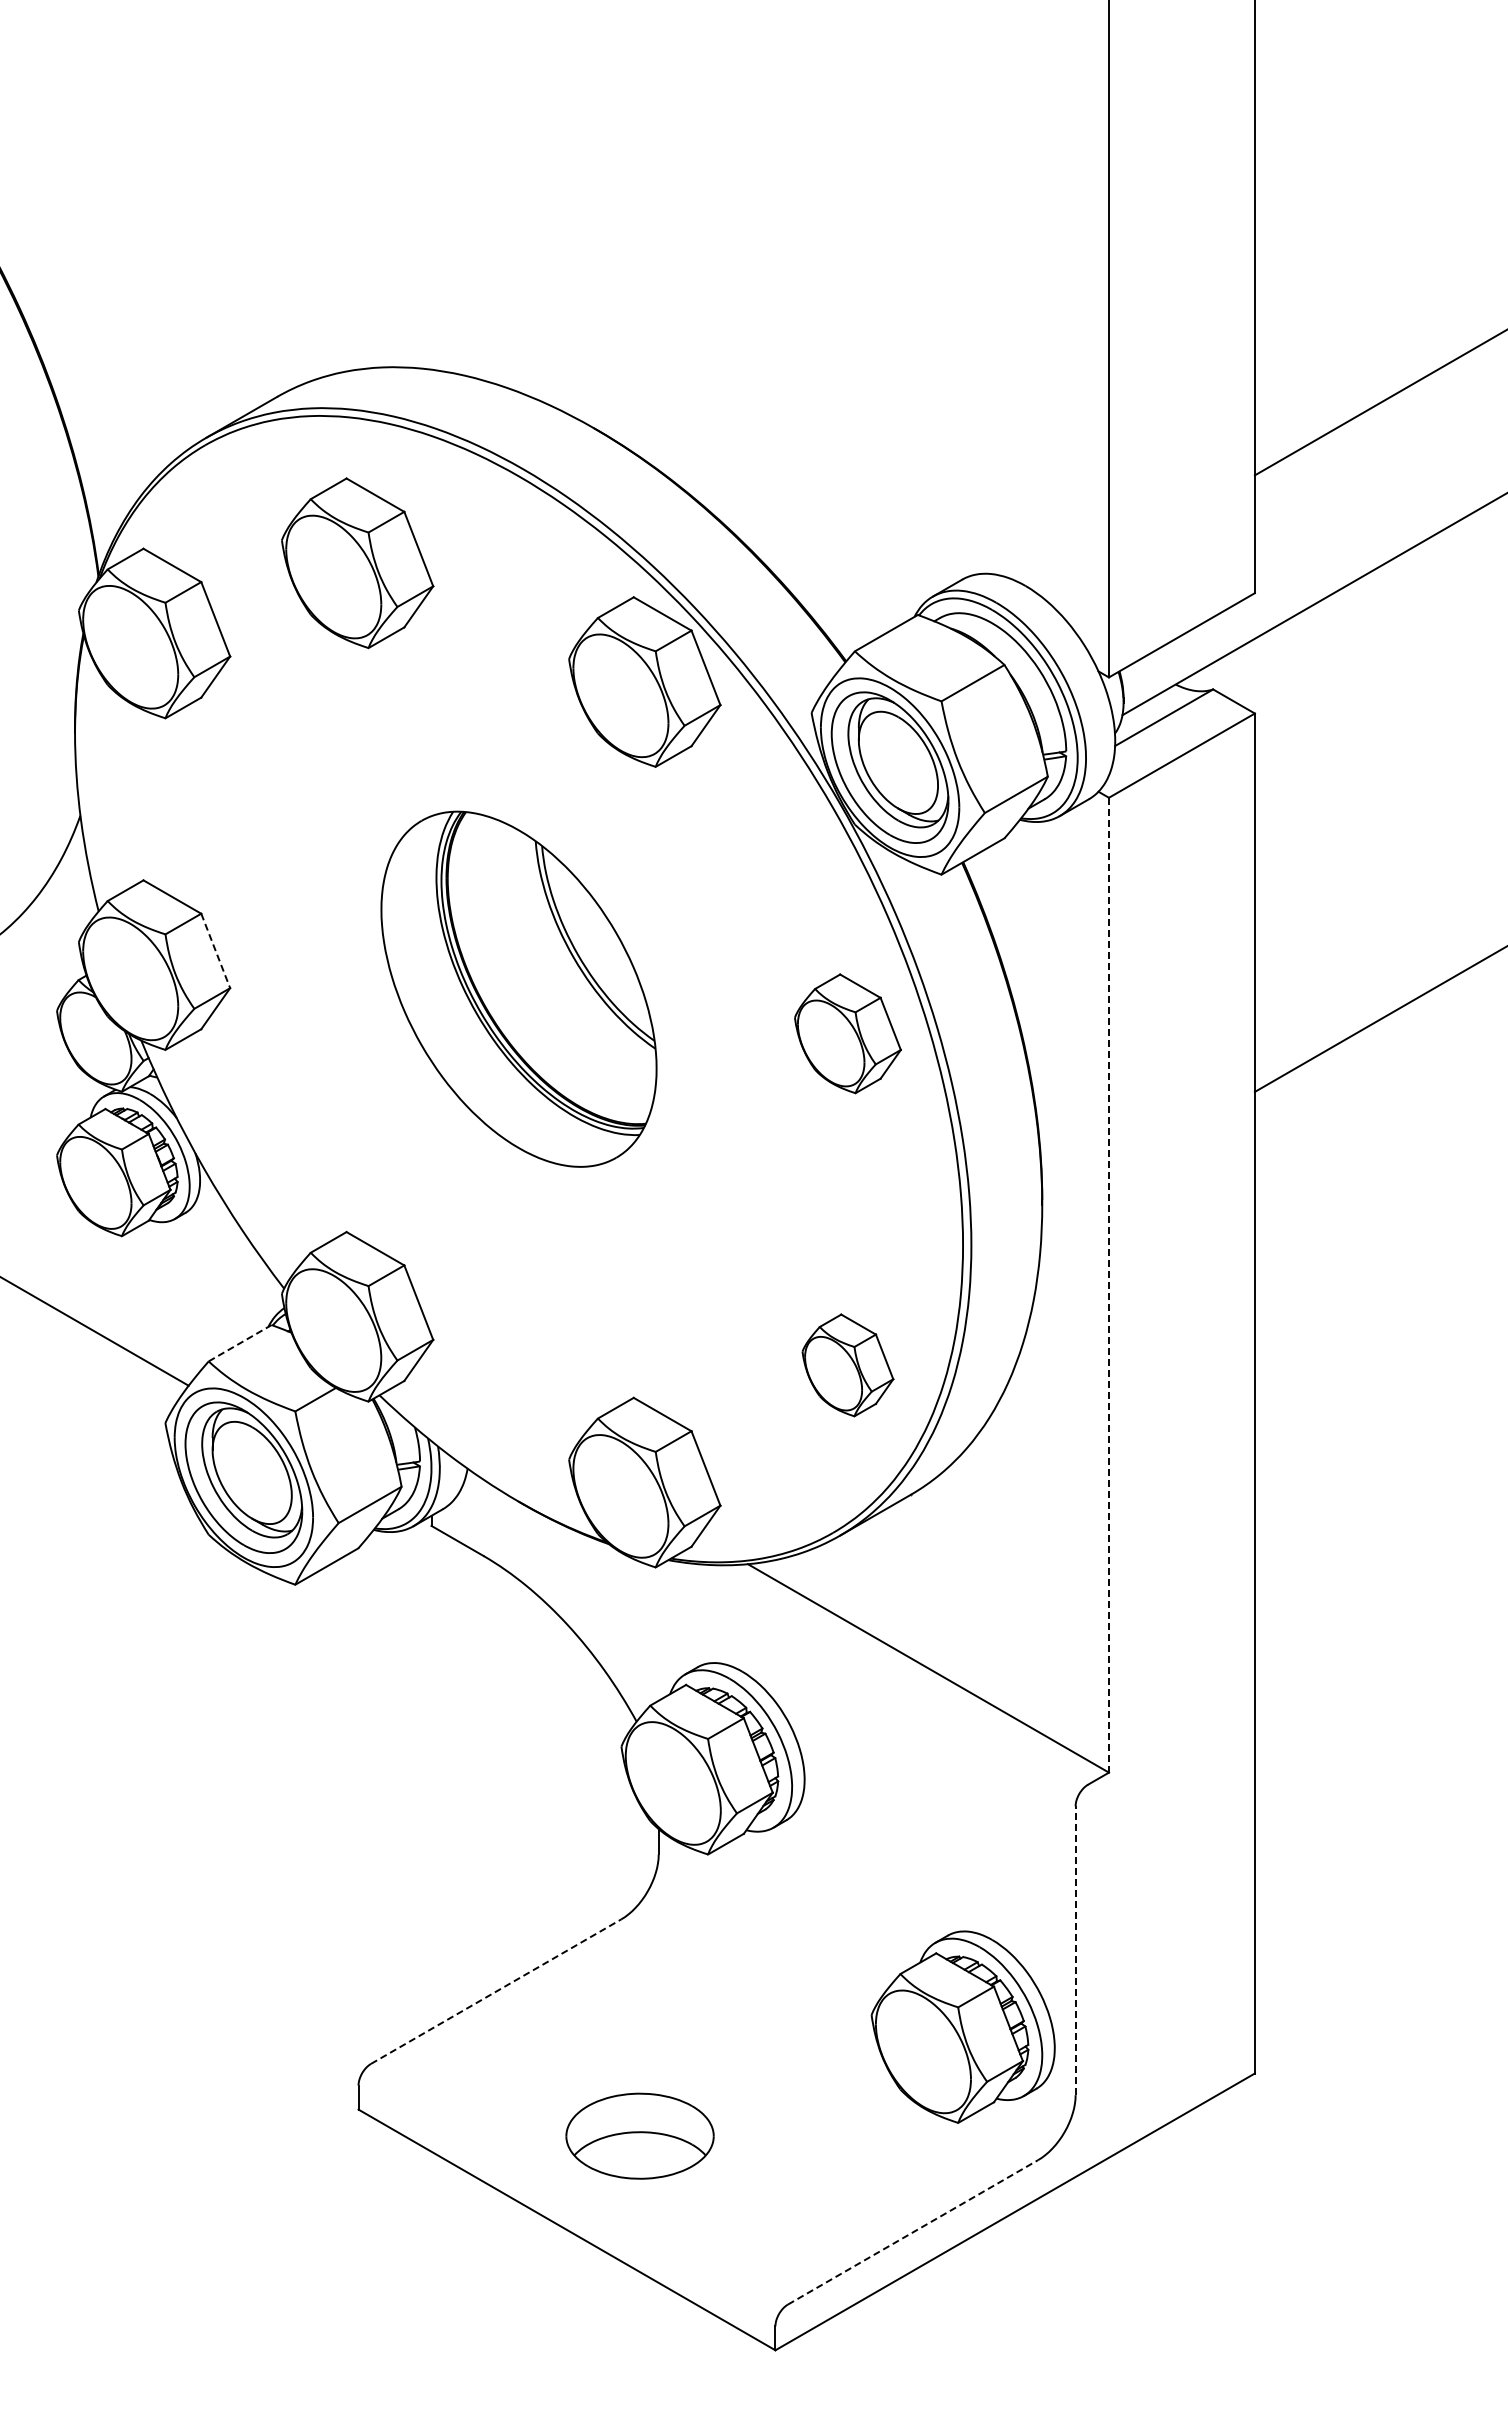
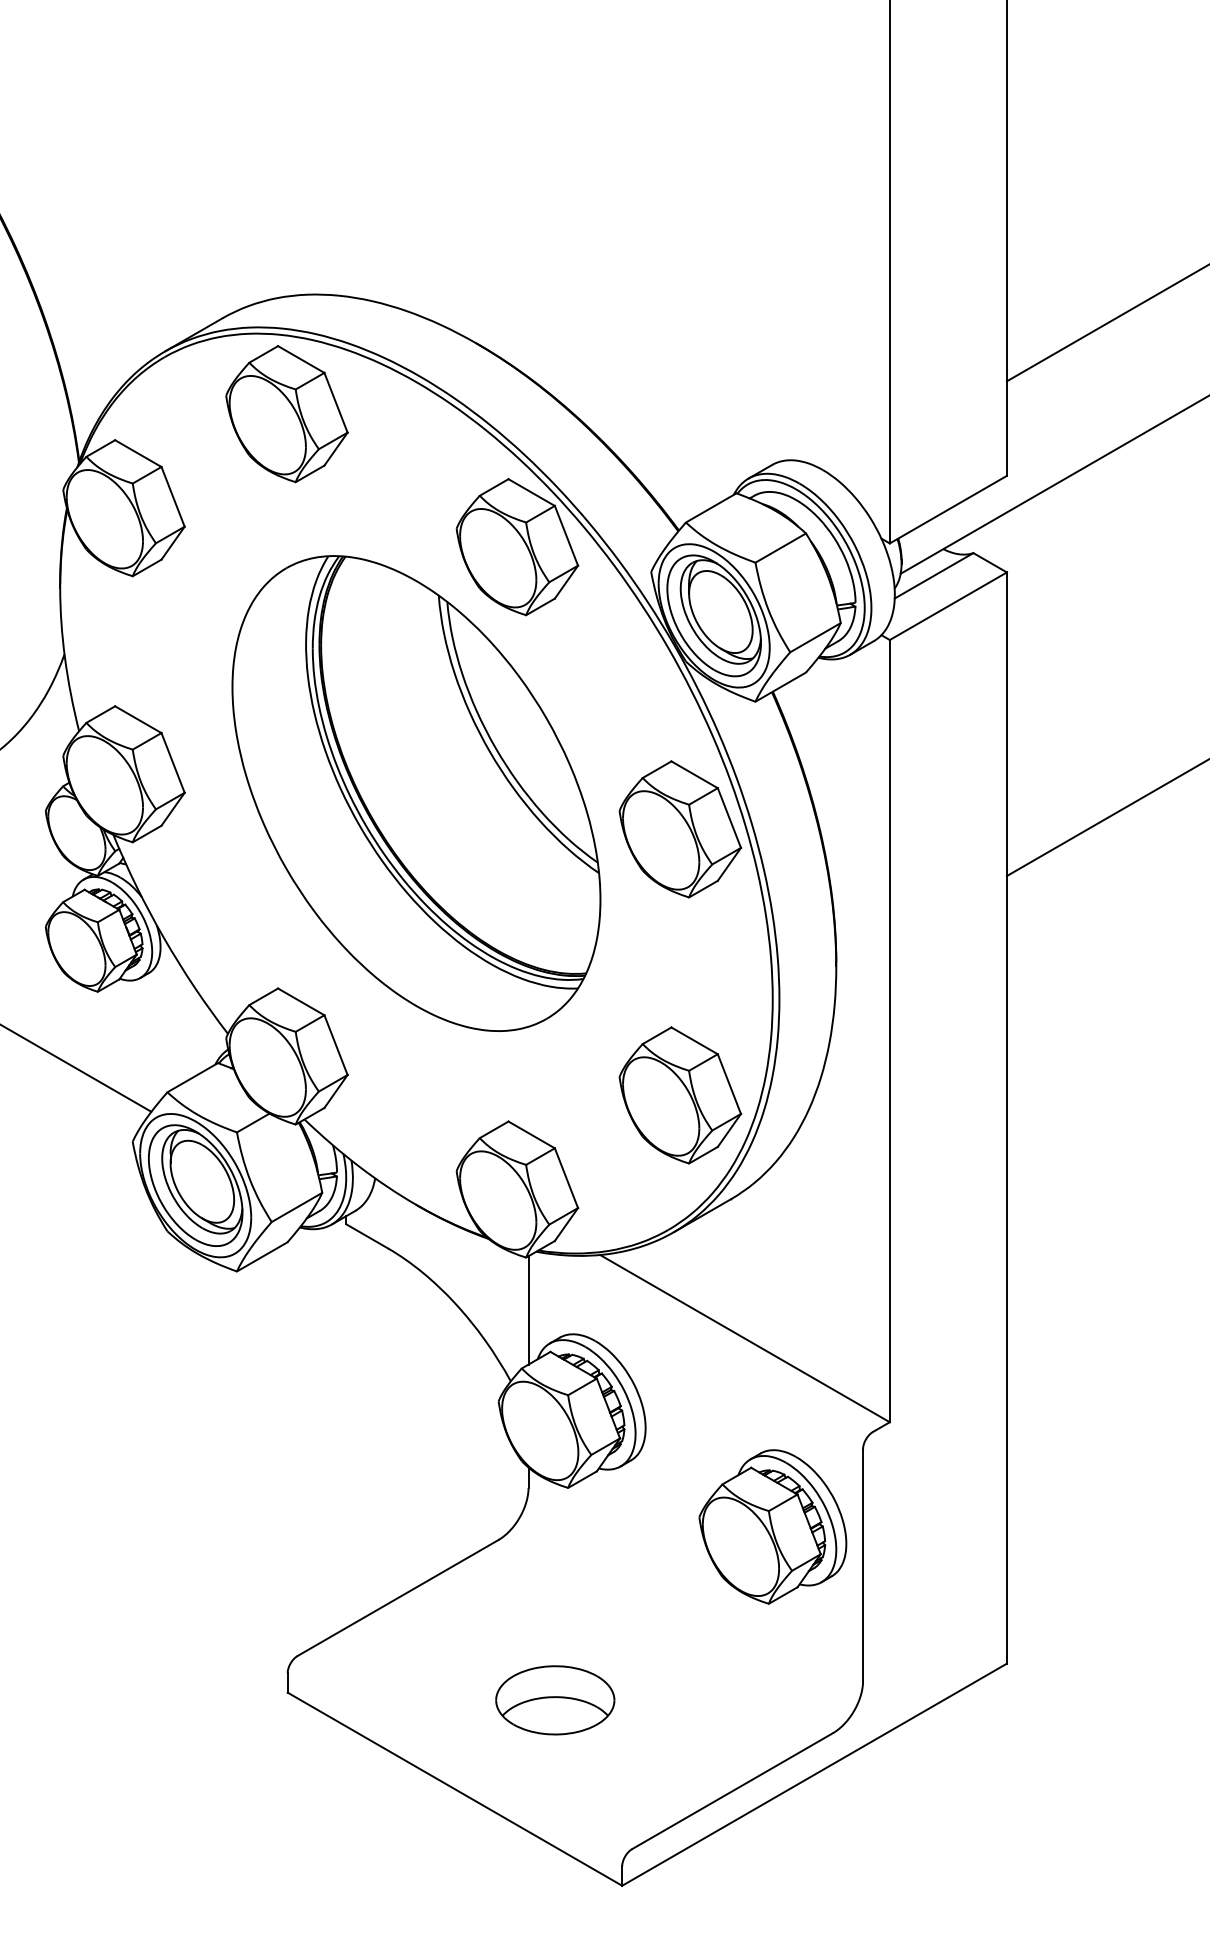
part: (357, 563) -> (286, 414), moved
line: (215, 950) -> (172, 762), dashed -> solid
part: (518, 989) -> (416, 793), size x1.67
part: (847, 1033) -> (680, 829), size x1.43
line: (1108, 1284) -> (889, 1030), dashed -> solid
line: (240, 1343) -> (192, 1077), dashed -> solid
part: (847, 1365) -> (680, 1095), size x1.67
line: (658, 1632) -> (528, 1309), added
line: (1075, 1950) -> (862, 1564), dashed -> solid
line: (496, 1991) -> (398, 1597), dashed -> solid
part: (962, 2026) -> (772, 1526), moved
part: (639, 2135) -> (554, 1699), moved
line: (913, 2232) -> (732, 1791), dashed -> solid

